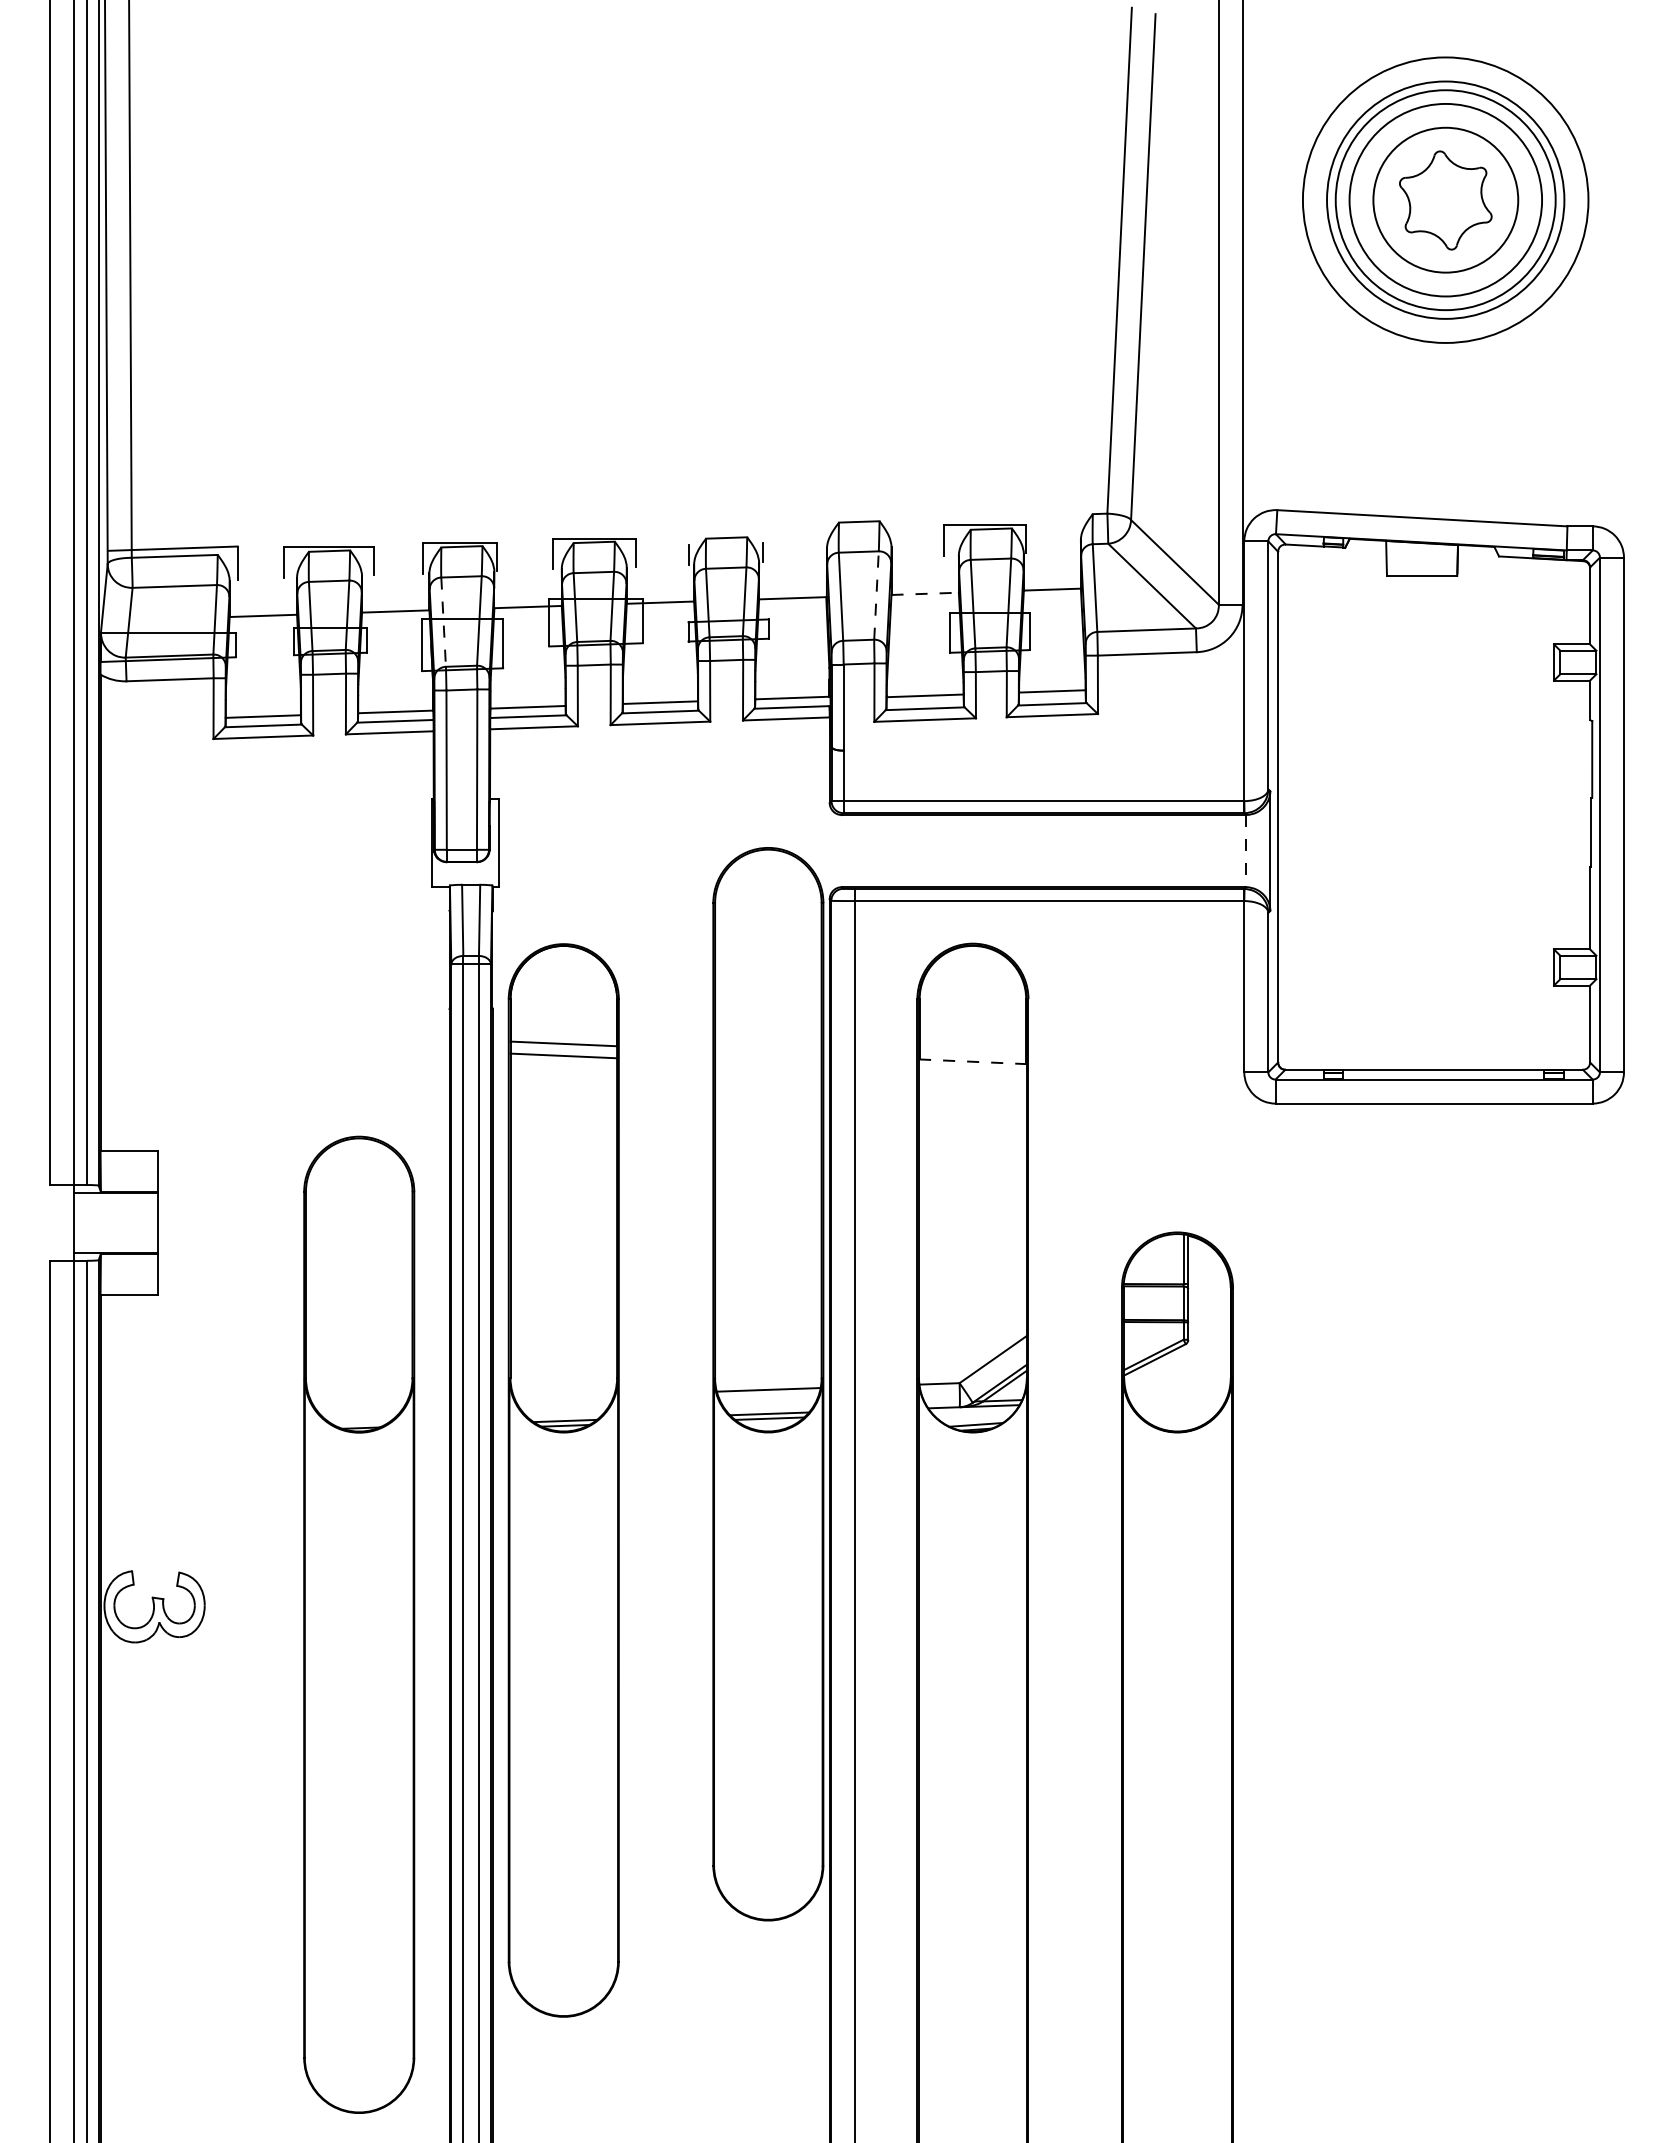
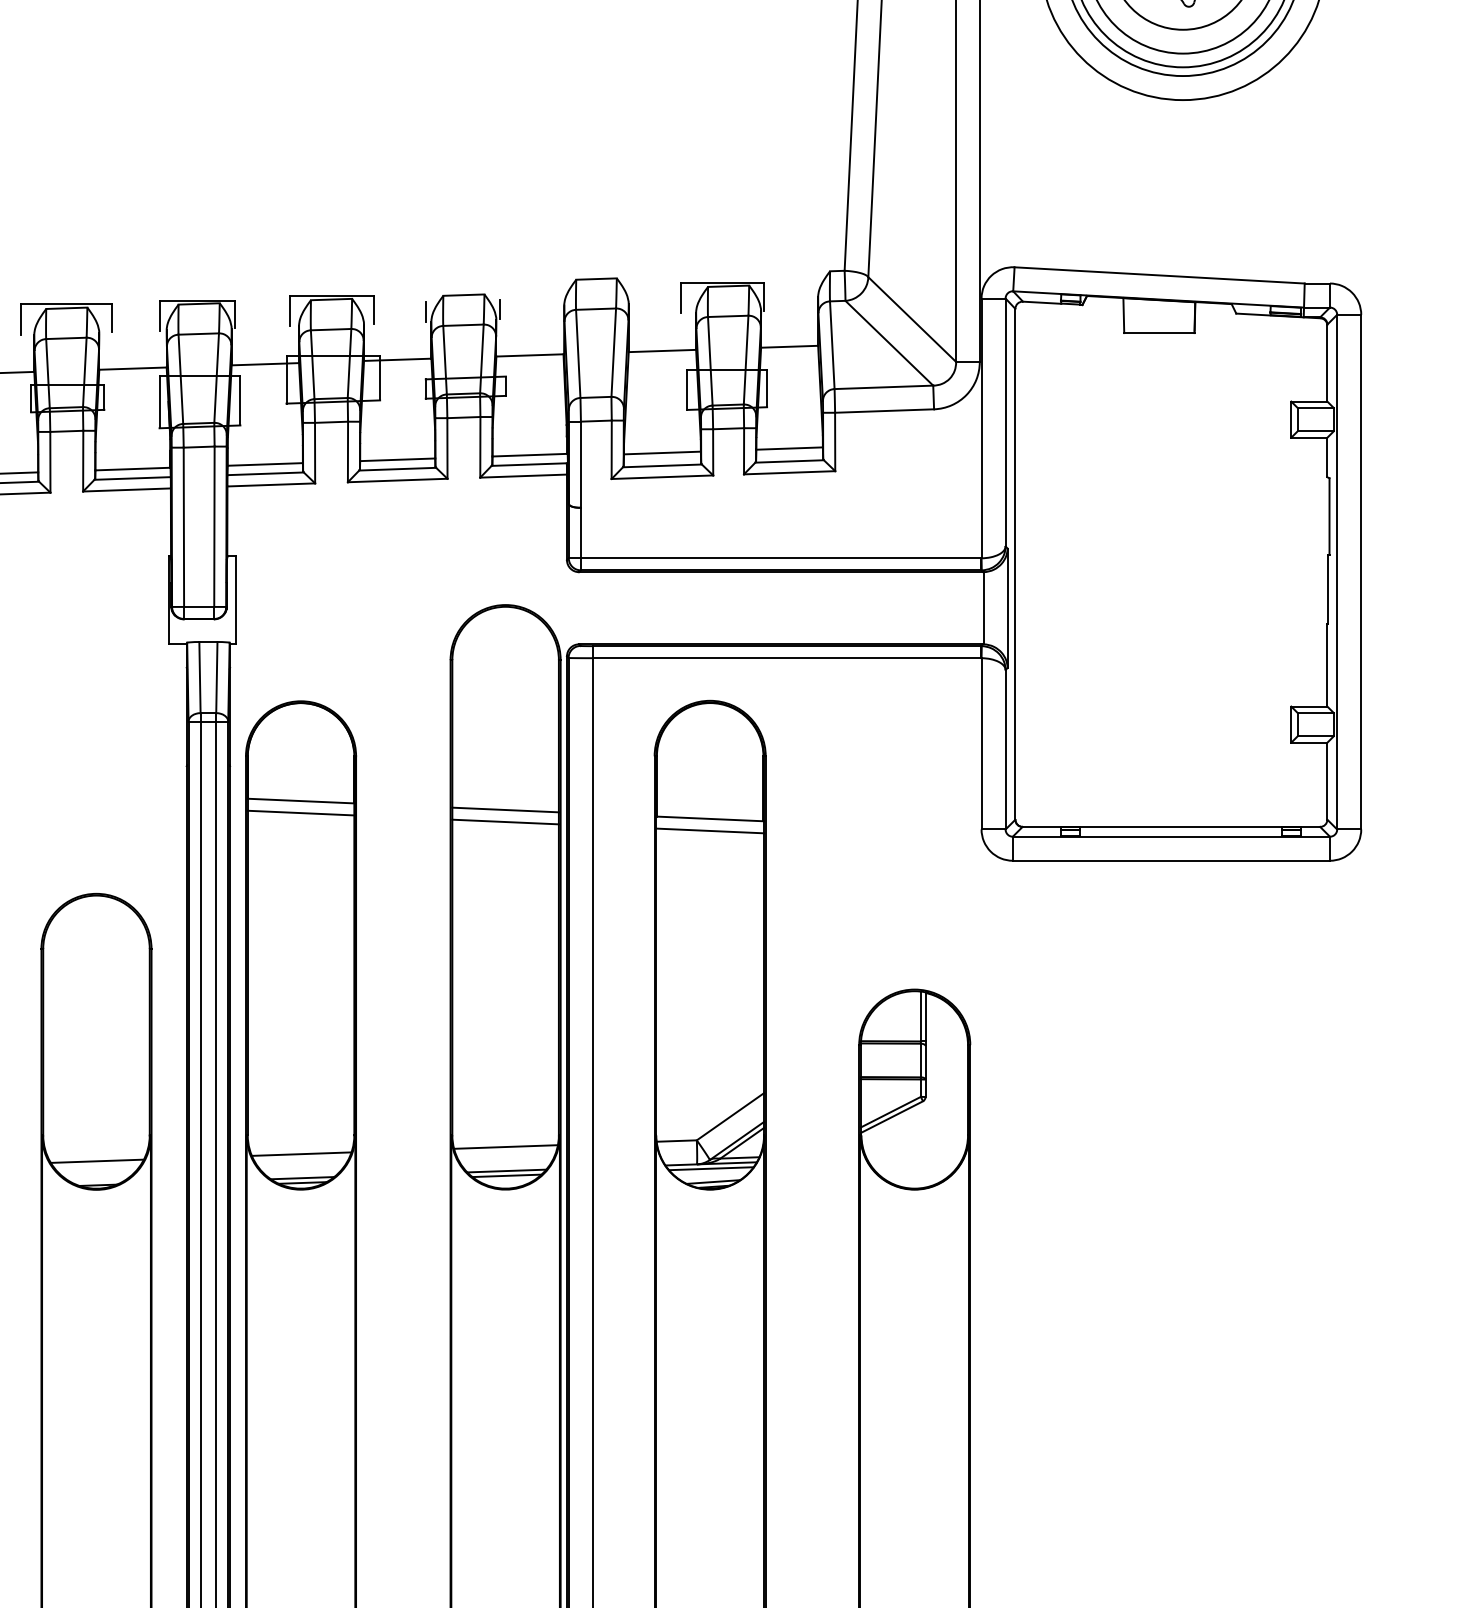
line: (925, 593) -> (662, 350), dashed -> solid
line: (876, 595) -> (613, 352), dashed -> solid
line: (443, 622) -> (180, 379), dashed -> solid
line: (1246, 851) -> (983, 608), dashed -> solid
line: (768, 1052) -> (505, 809), added
line: (972, 1061) -> (709, 818), dashed -> solid
line: (768, 1064) -> (505, 821), added
line: (972, 1073) -> (709, 830), added
line: (564, 1396) -> (301, 1153), added
line: (359, 1403) -> (96, 1160), added
line: (973, 1411) -> (710, 1168), added

